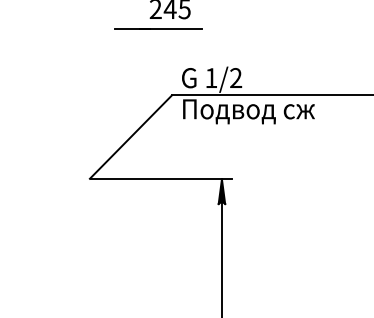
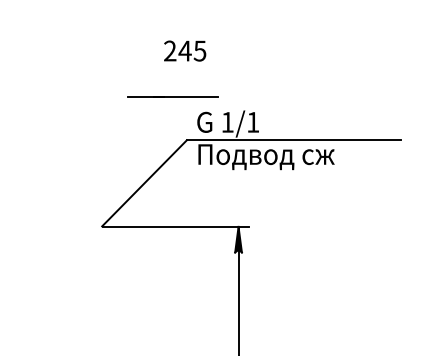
line: (158, 28) -> (172, 96), moved
text: (236, 77) -> (253, 121), 1/2 -> 1/1

